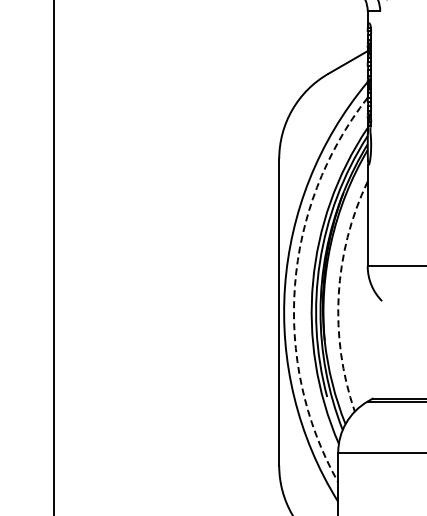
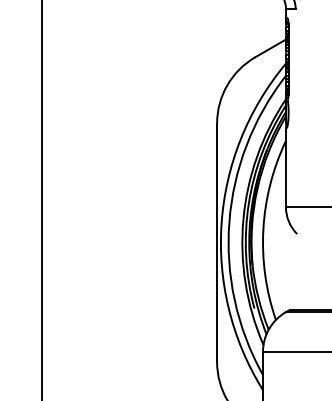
arc: (294, 285) -> (229, 221), dashed -> solid
arc: (338, 295) -> (263, 229), dashed -> solid

